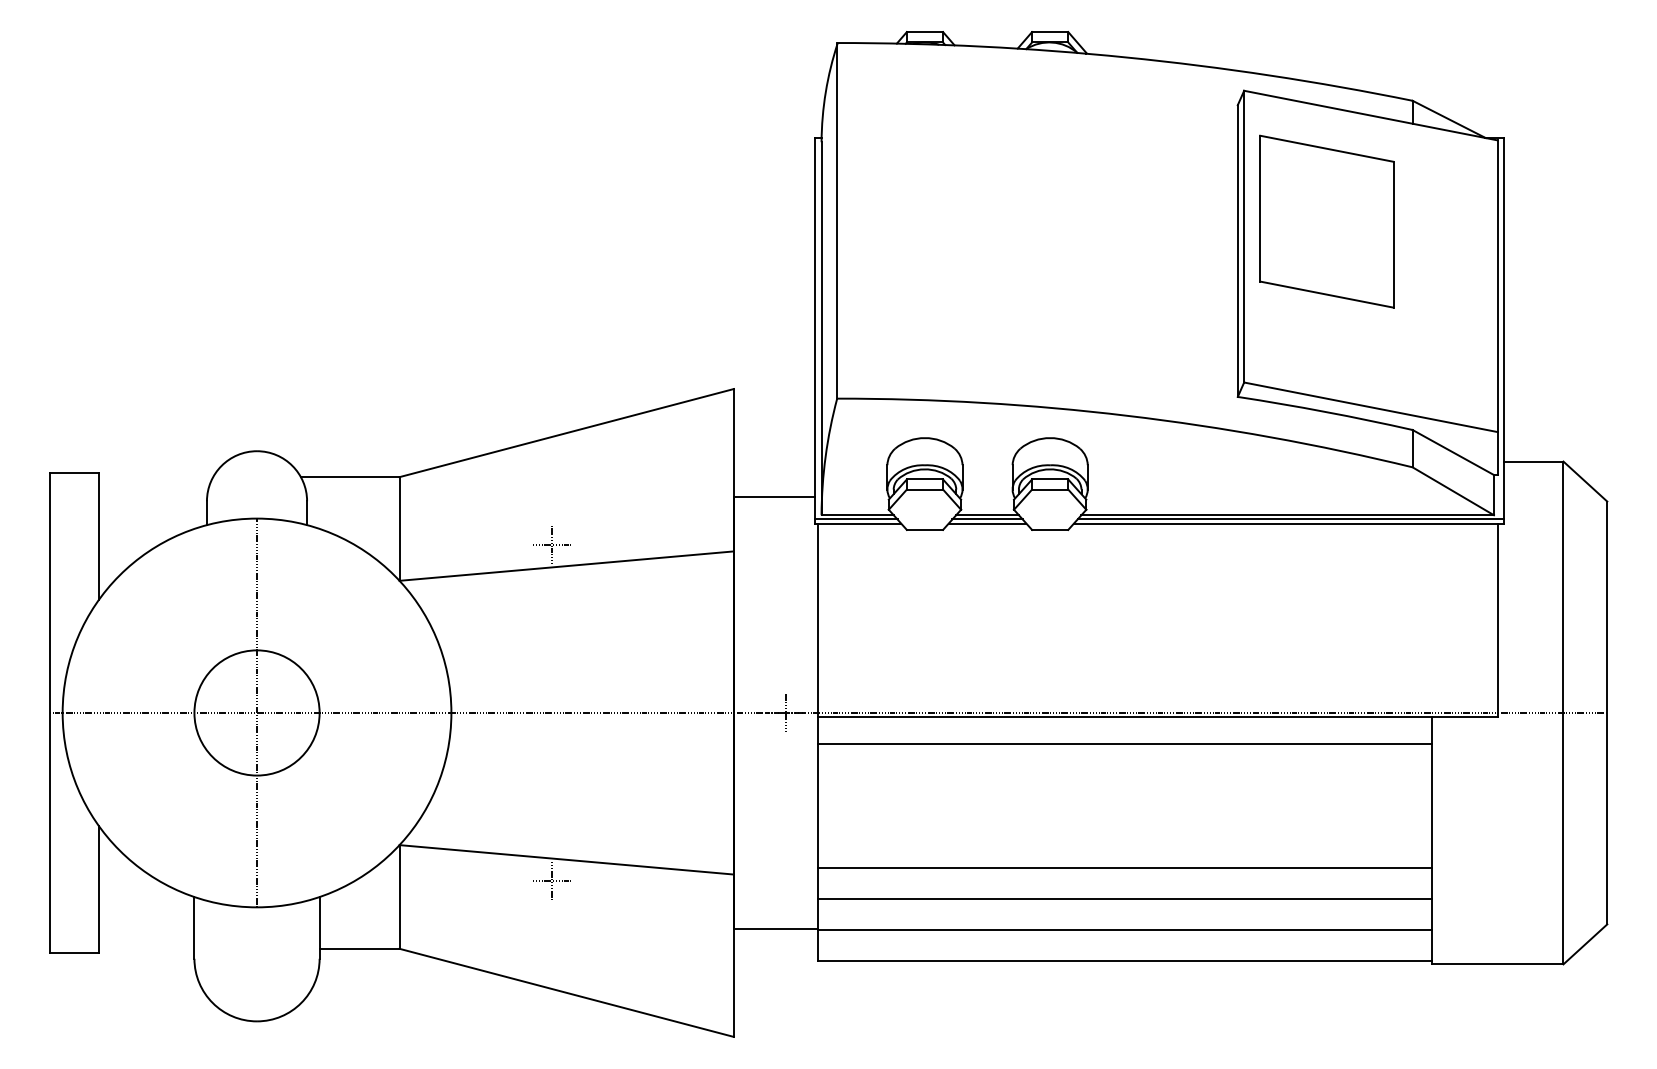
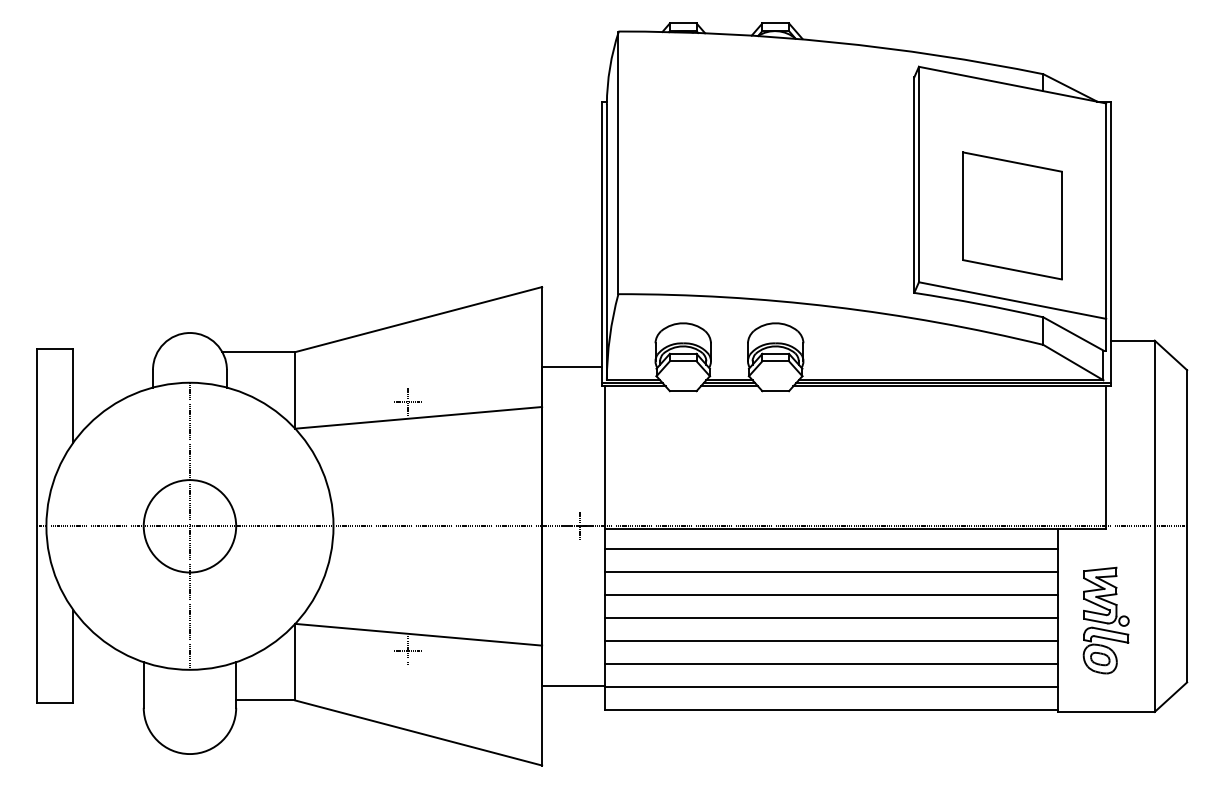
part: (1326, 221) -> (1012, 215), moved
line: (1124, 775) -> (830, 572), added
line: (1124, 806) -> (830, 595), added
line: (1124, 837) -> (830, 618), added
part: (1497, 840) -> (1106, 620), added

